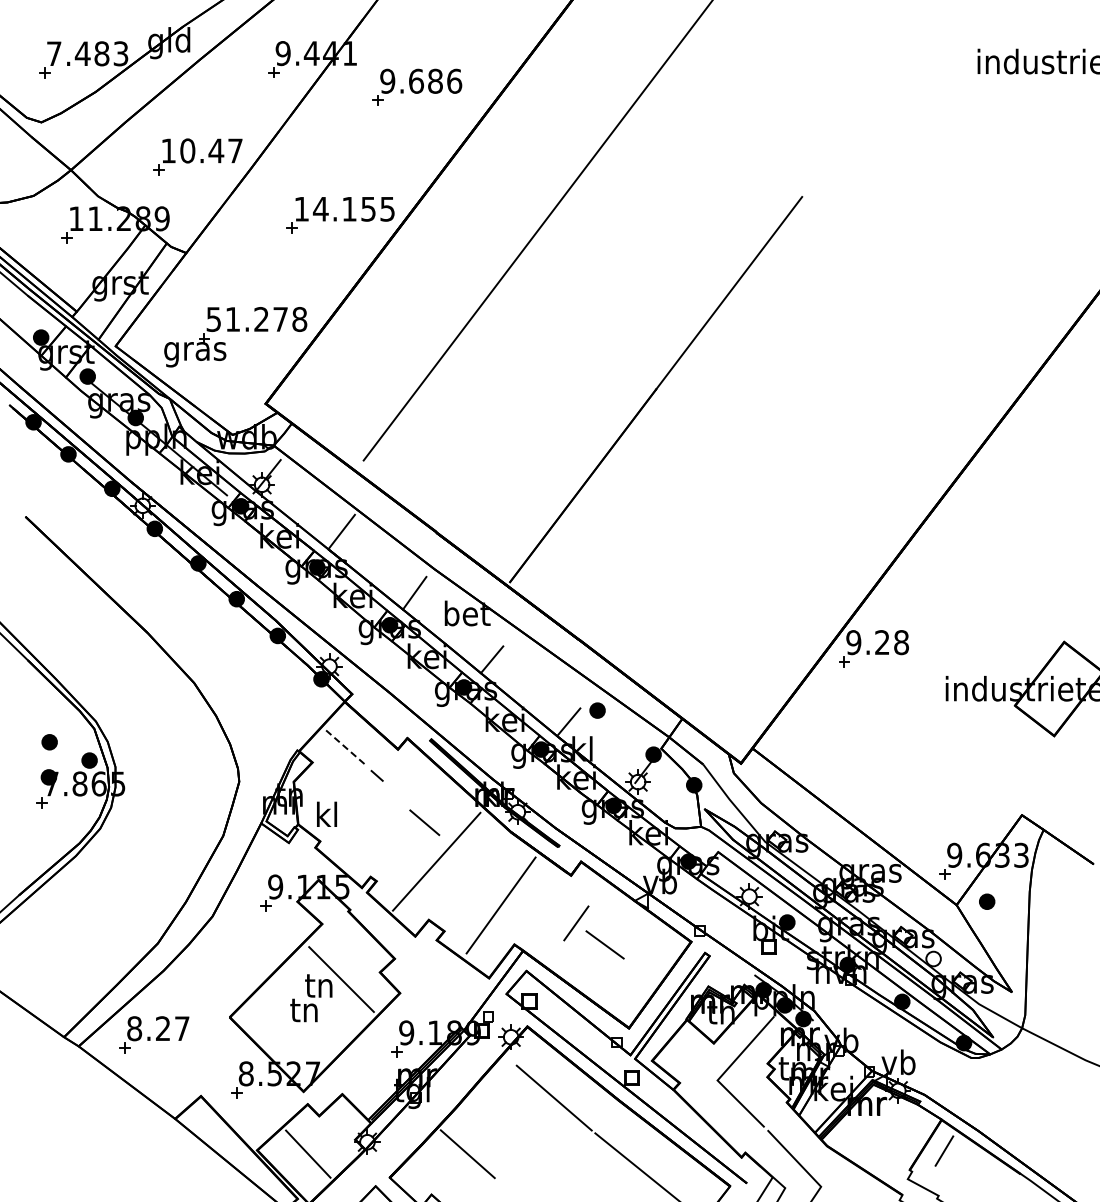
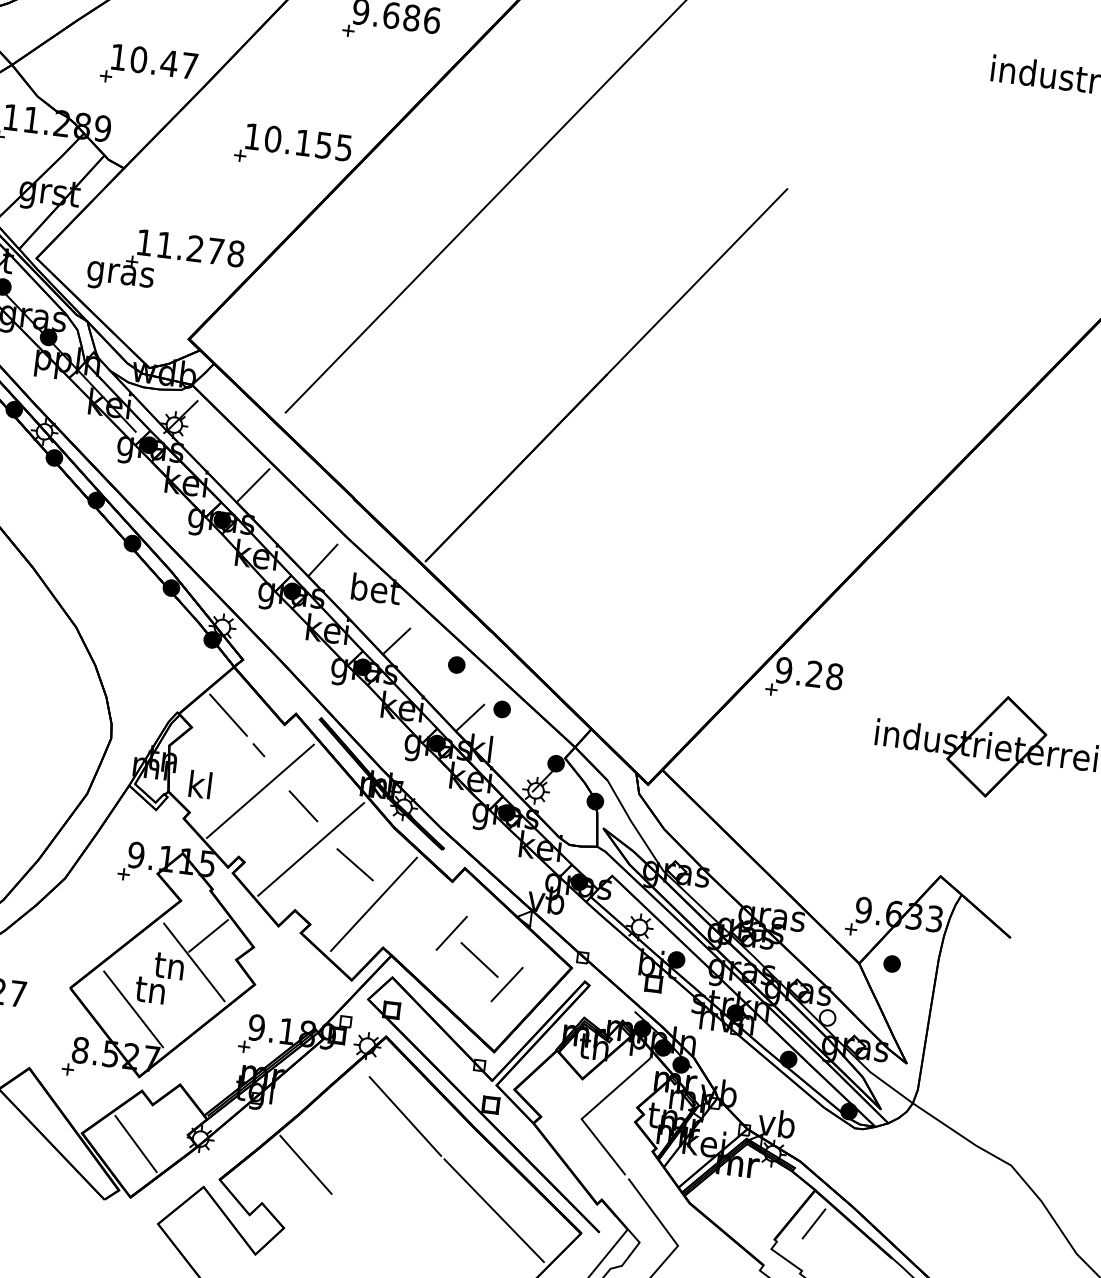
text: (320, 208) -> (272, 138), 14.155 -> 10.155
text: (213, 319) -> (144, 242), 51.278 -> 11.278
part: (550, 674) -> (456, 664), added
line: (345, 747) -> (228, 715), dashed -> solid
line: (383, 813) -> (260, 791), added
line: (479, 870) -> (355, 864), added
line: (351, 953) -> (208, 935), added
line: (632, 964) -> (506, 984), added
line: (290, 1029) -> (133, 1008), added

